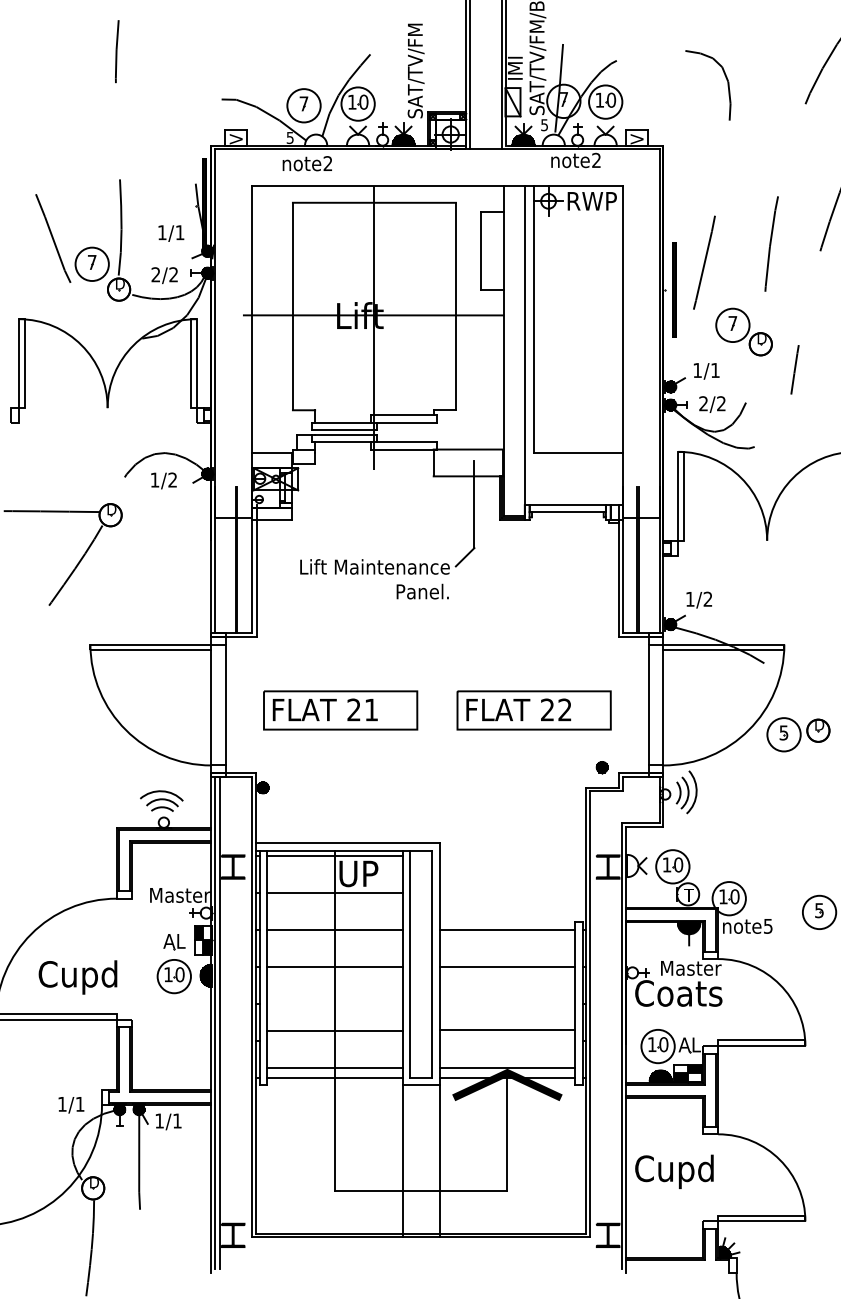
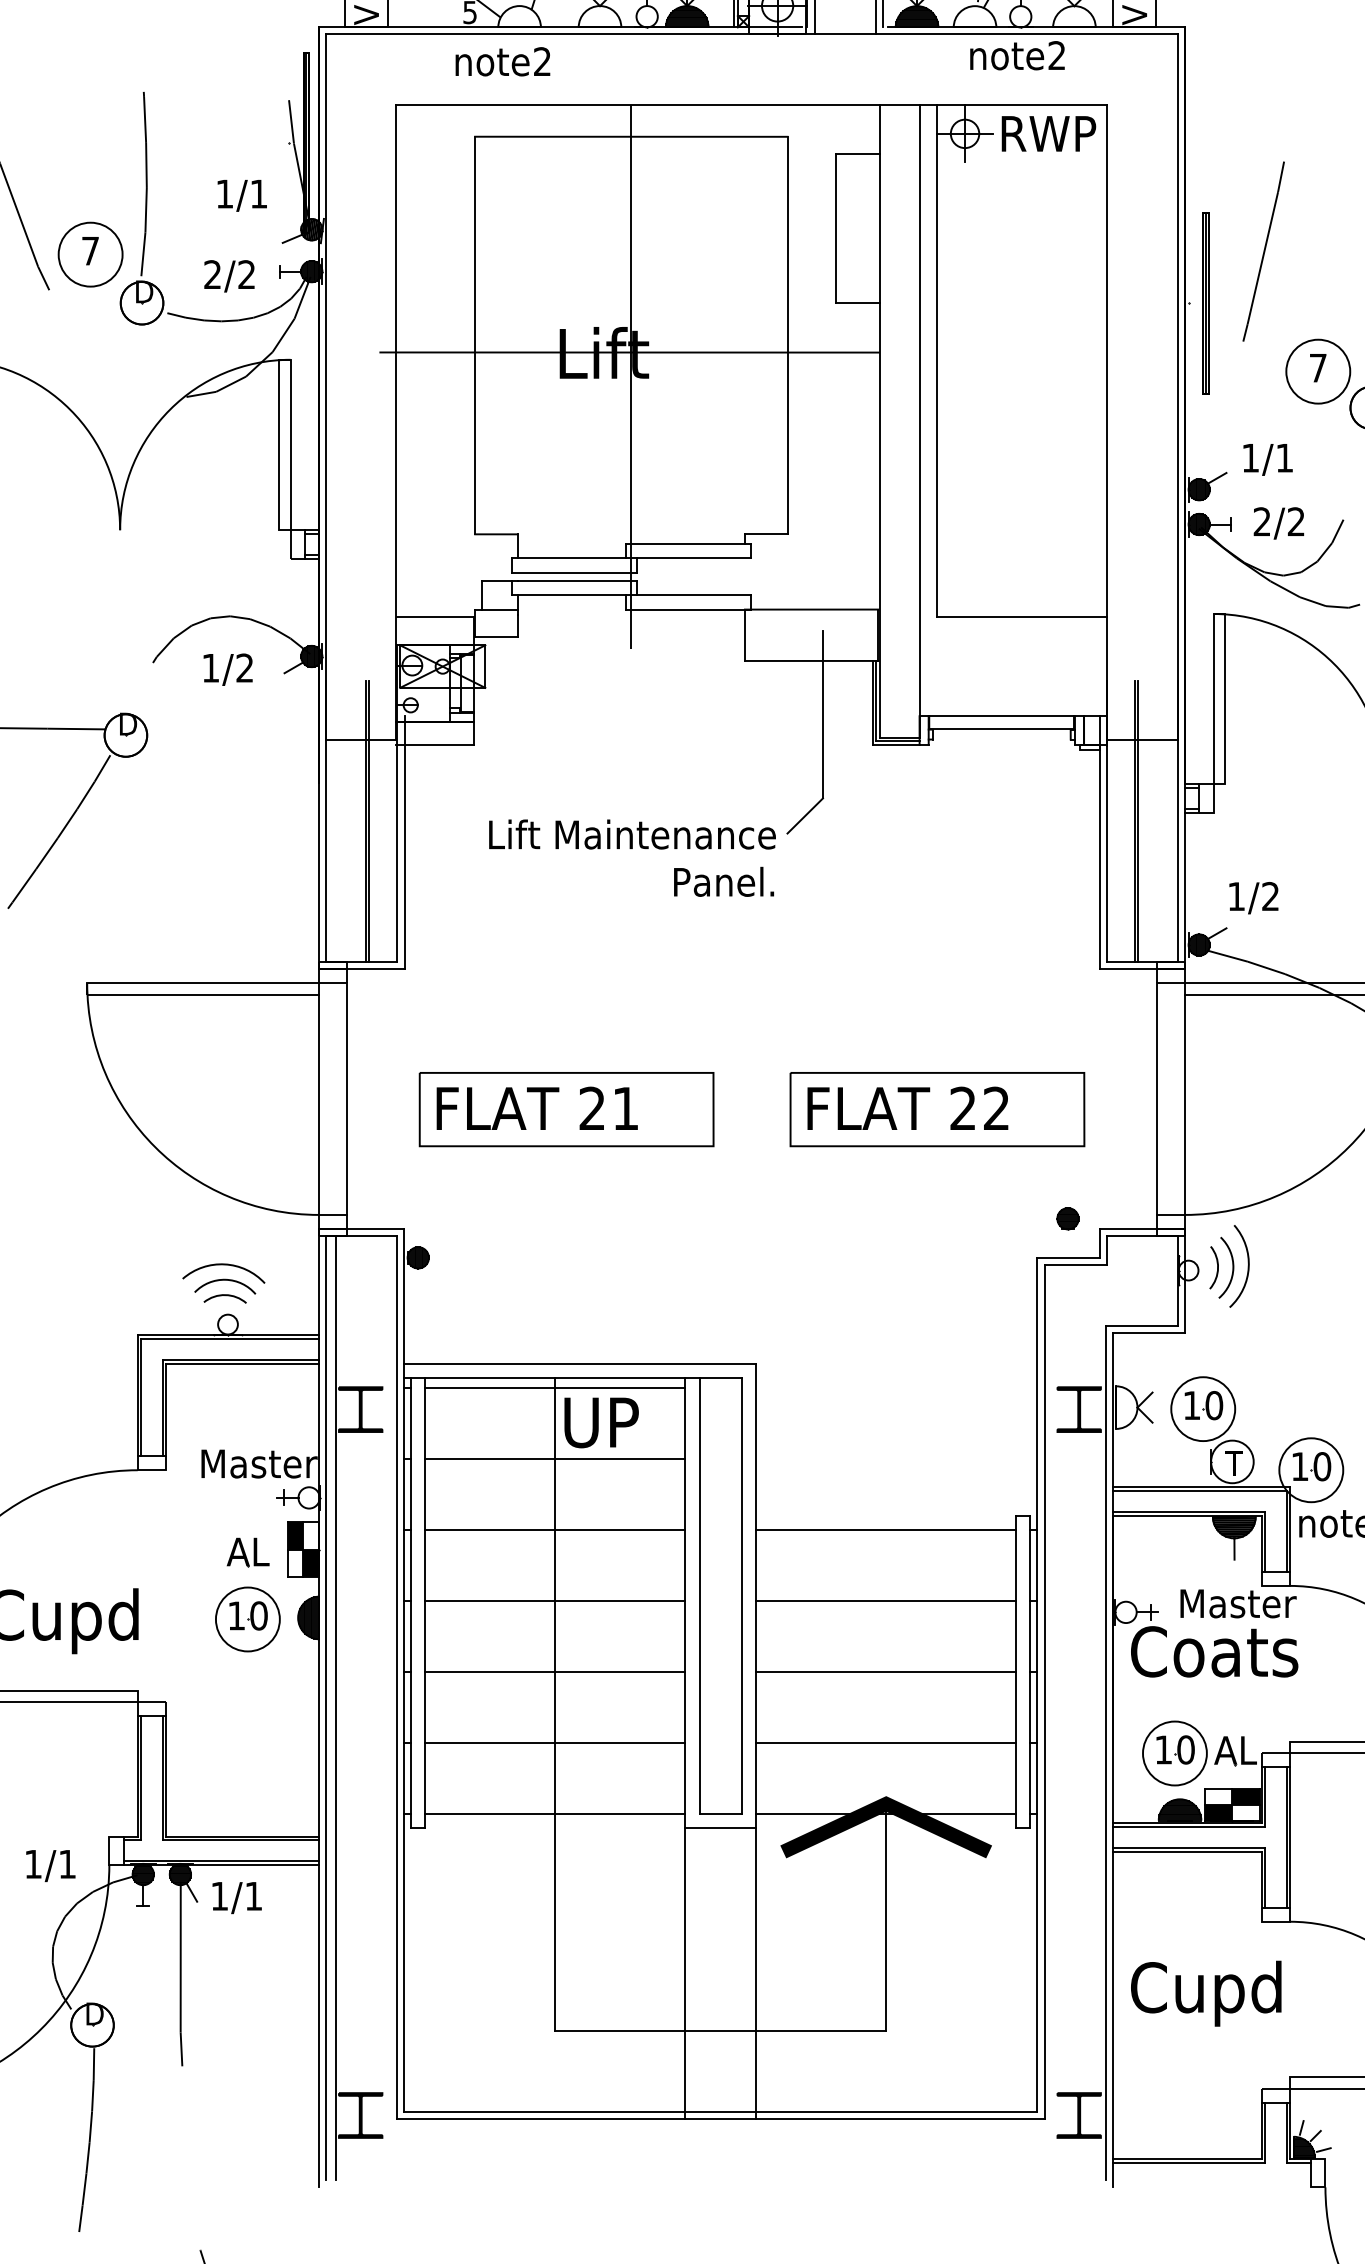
line: (507, 1029) -> (886, 1671), moved
line: (334, 1030) -> (554, 1671), moved
line: (334, 1067) -> (554, 1741), moved
line: (507, 1067) -> (886, 1741), moved

